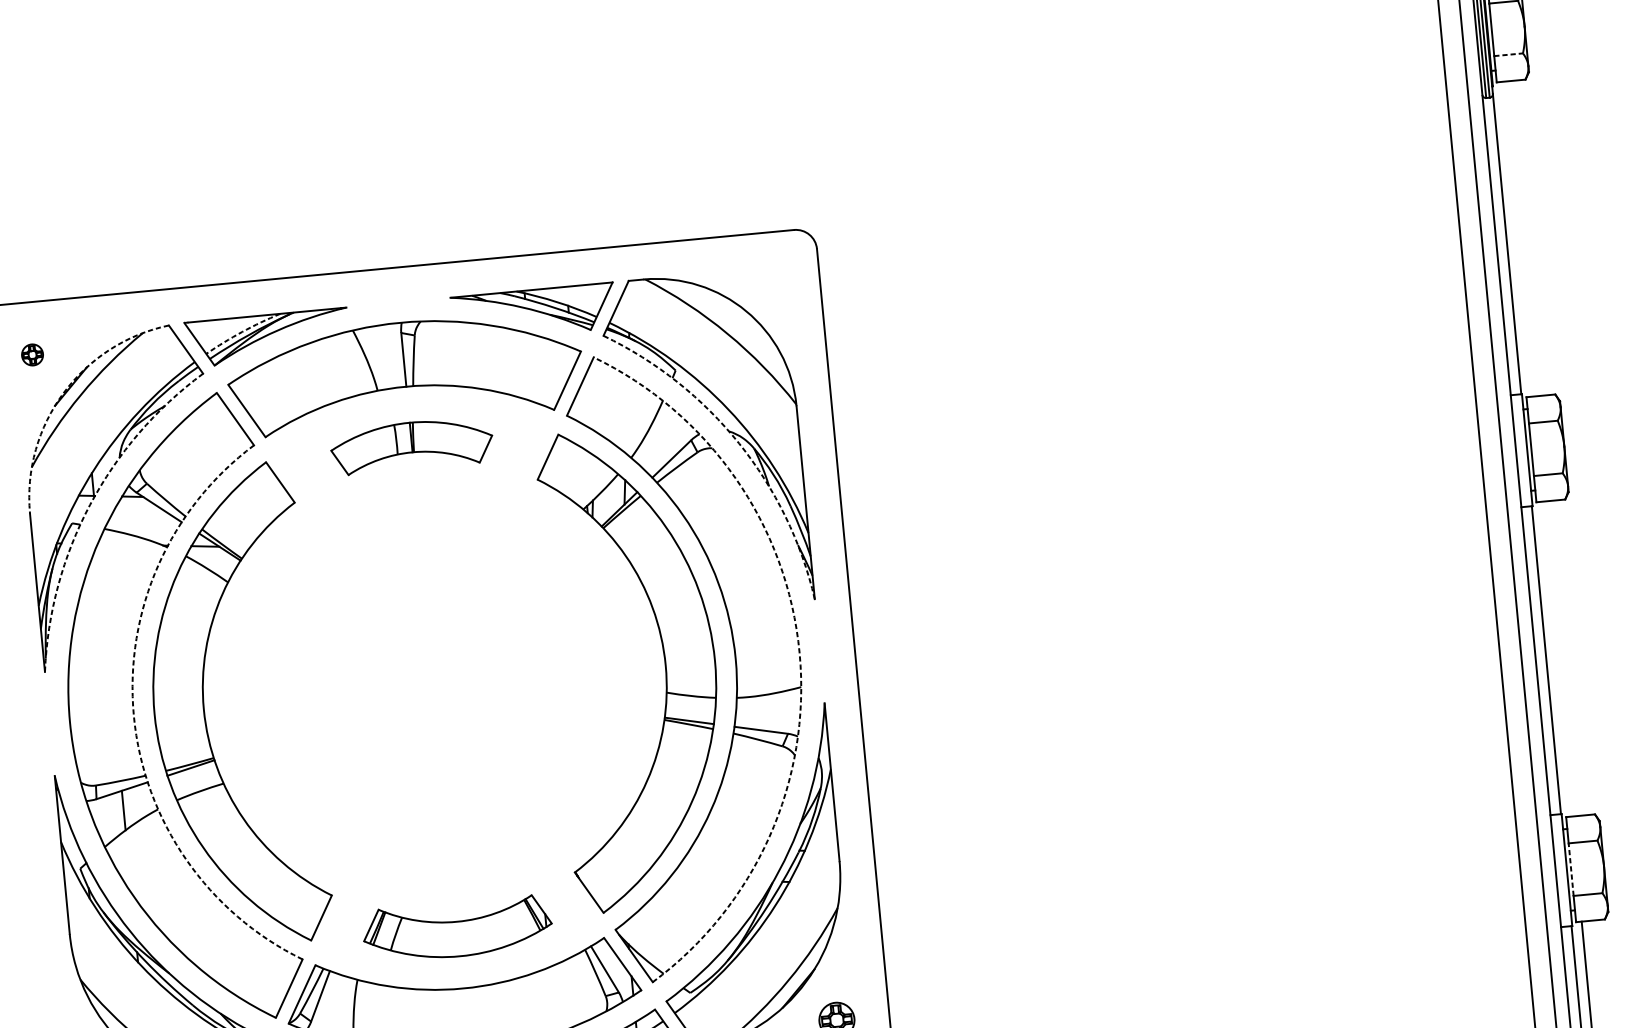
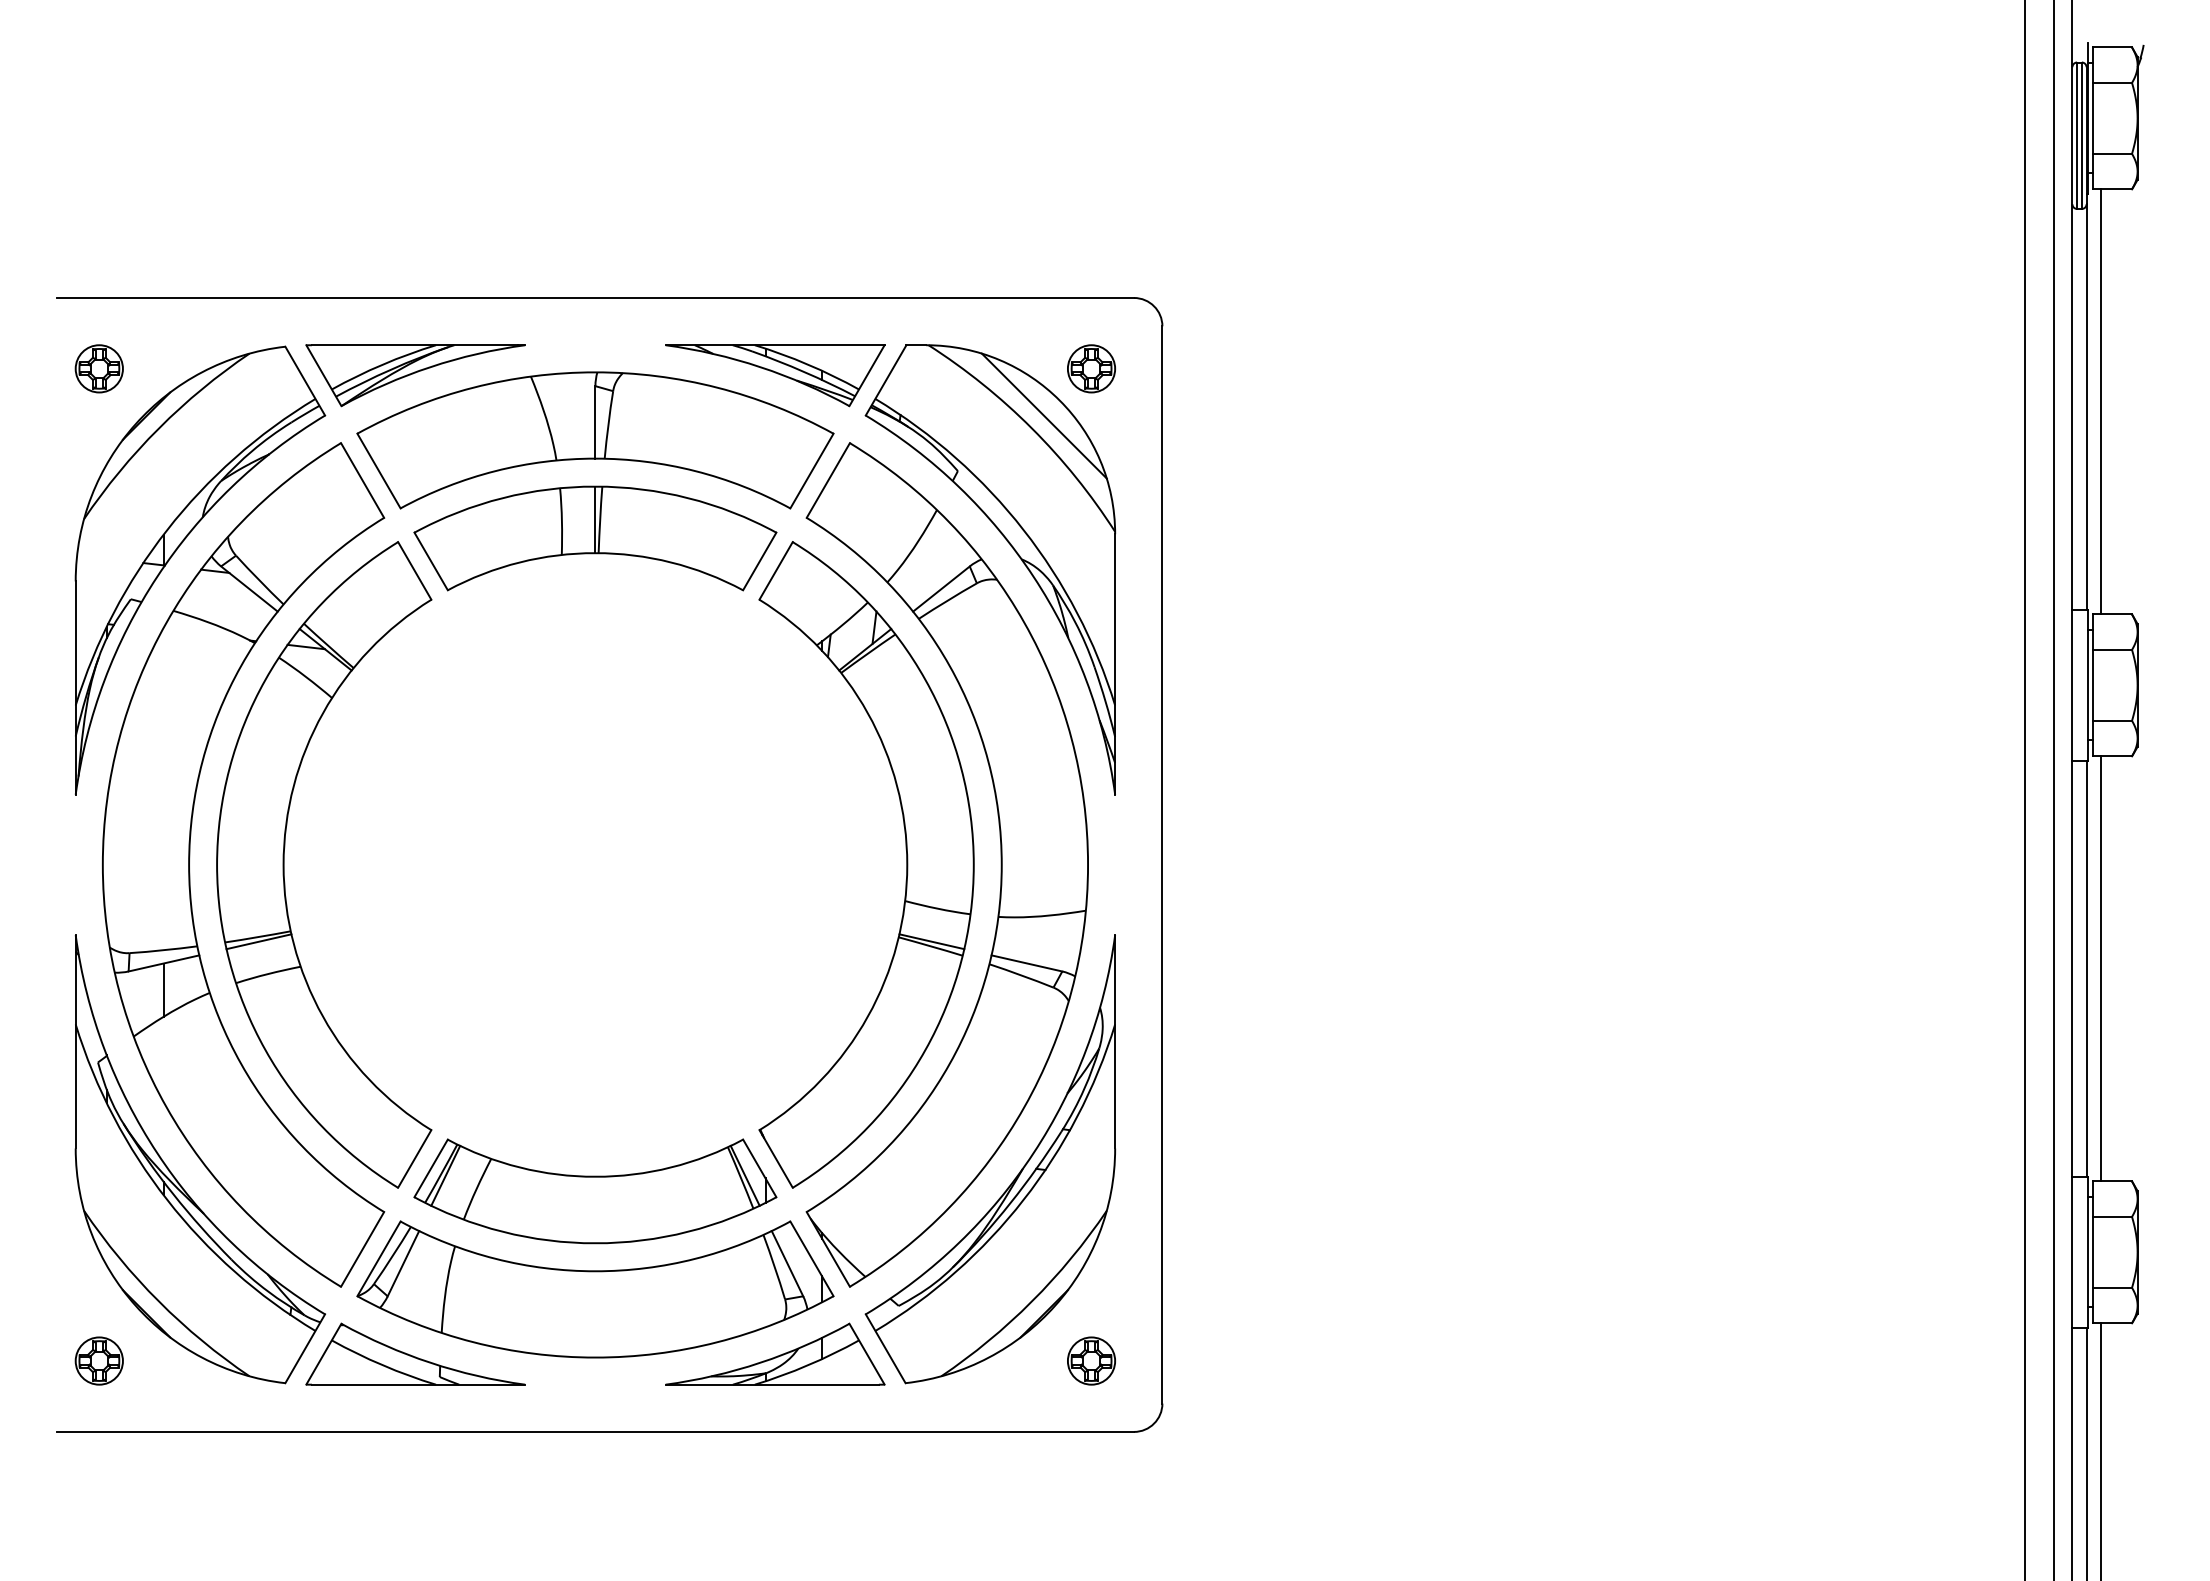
line: (1509, 54) -> (2113, 153), dashed -> solid
line: (1517, 238) -> (2100, 401), added
part: (767, 285) -> (1091, 368), added
line: (735, 323) -> (1043, 415), added
arc: (242, 331) -> (382, 364), dashed -> solid
part: (32, 354) -> (98, 368), size x1.67
arc: (63, 393) -> (135, 424), dashed -> solid
arc: (739, 443) -> (1033, 576), dashed -> solid
part: (411, 445) -> (595, 538), size x1.67
arc: (90, 504) -> (157, 576), dashed -> solid
arc: (799, 652) -> (1088, 864), dashed -> solid
line: (1556, 658) -> (2100, 968), added
arc: (134, 715) -> (189, 864), dashed -> solid
line: (1571, 868) -> (2093, 1251), dashed -> solid
part: (457, 929) -> (595, 1191), size x1.43

